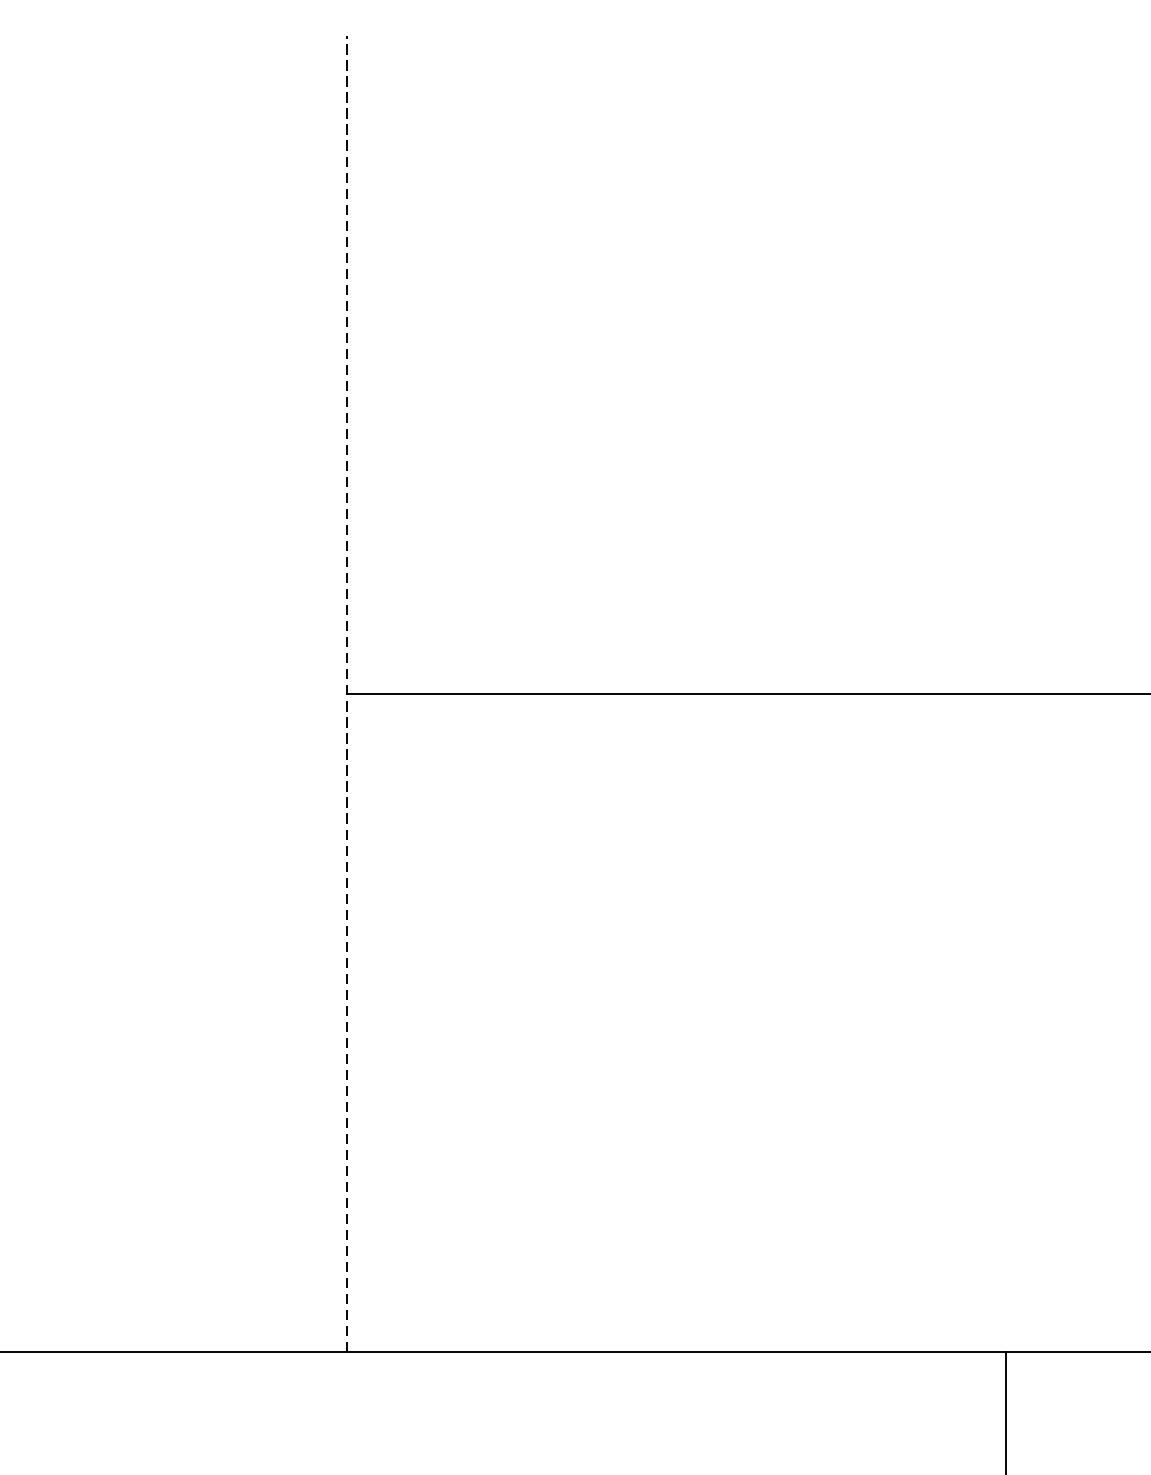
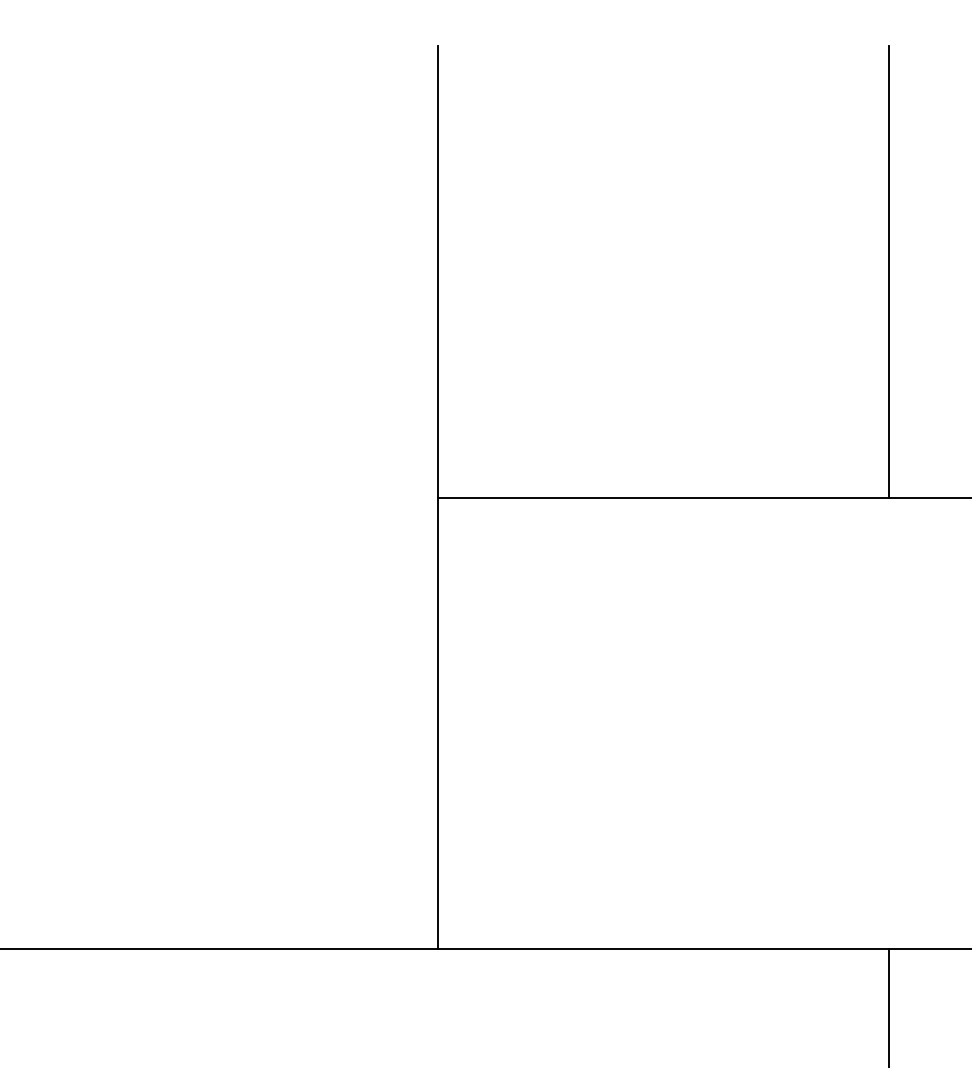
line: (1005, 364) -> (889, 271), added
line: (347, 694) -> (437, 497), dashed -> solid

